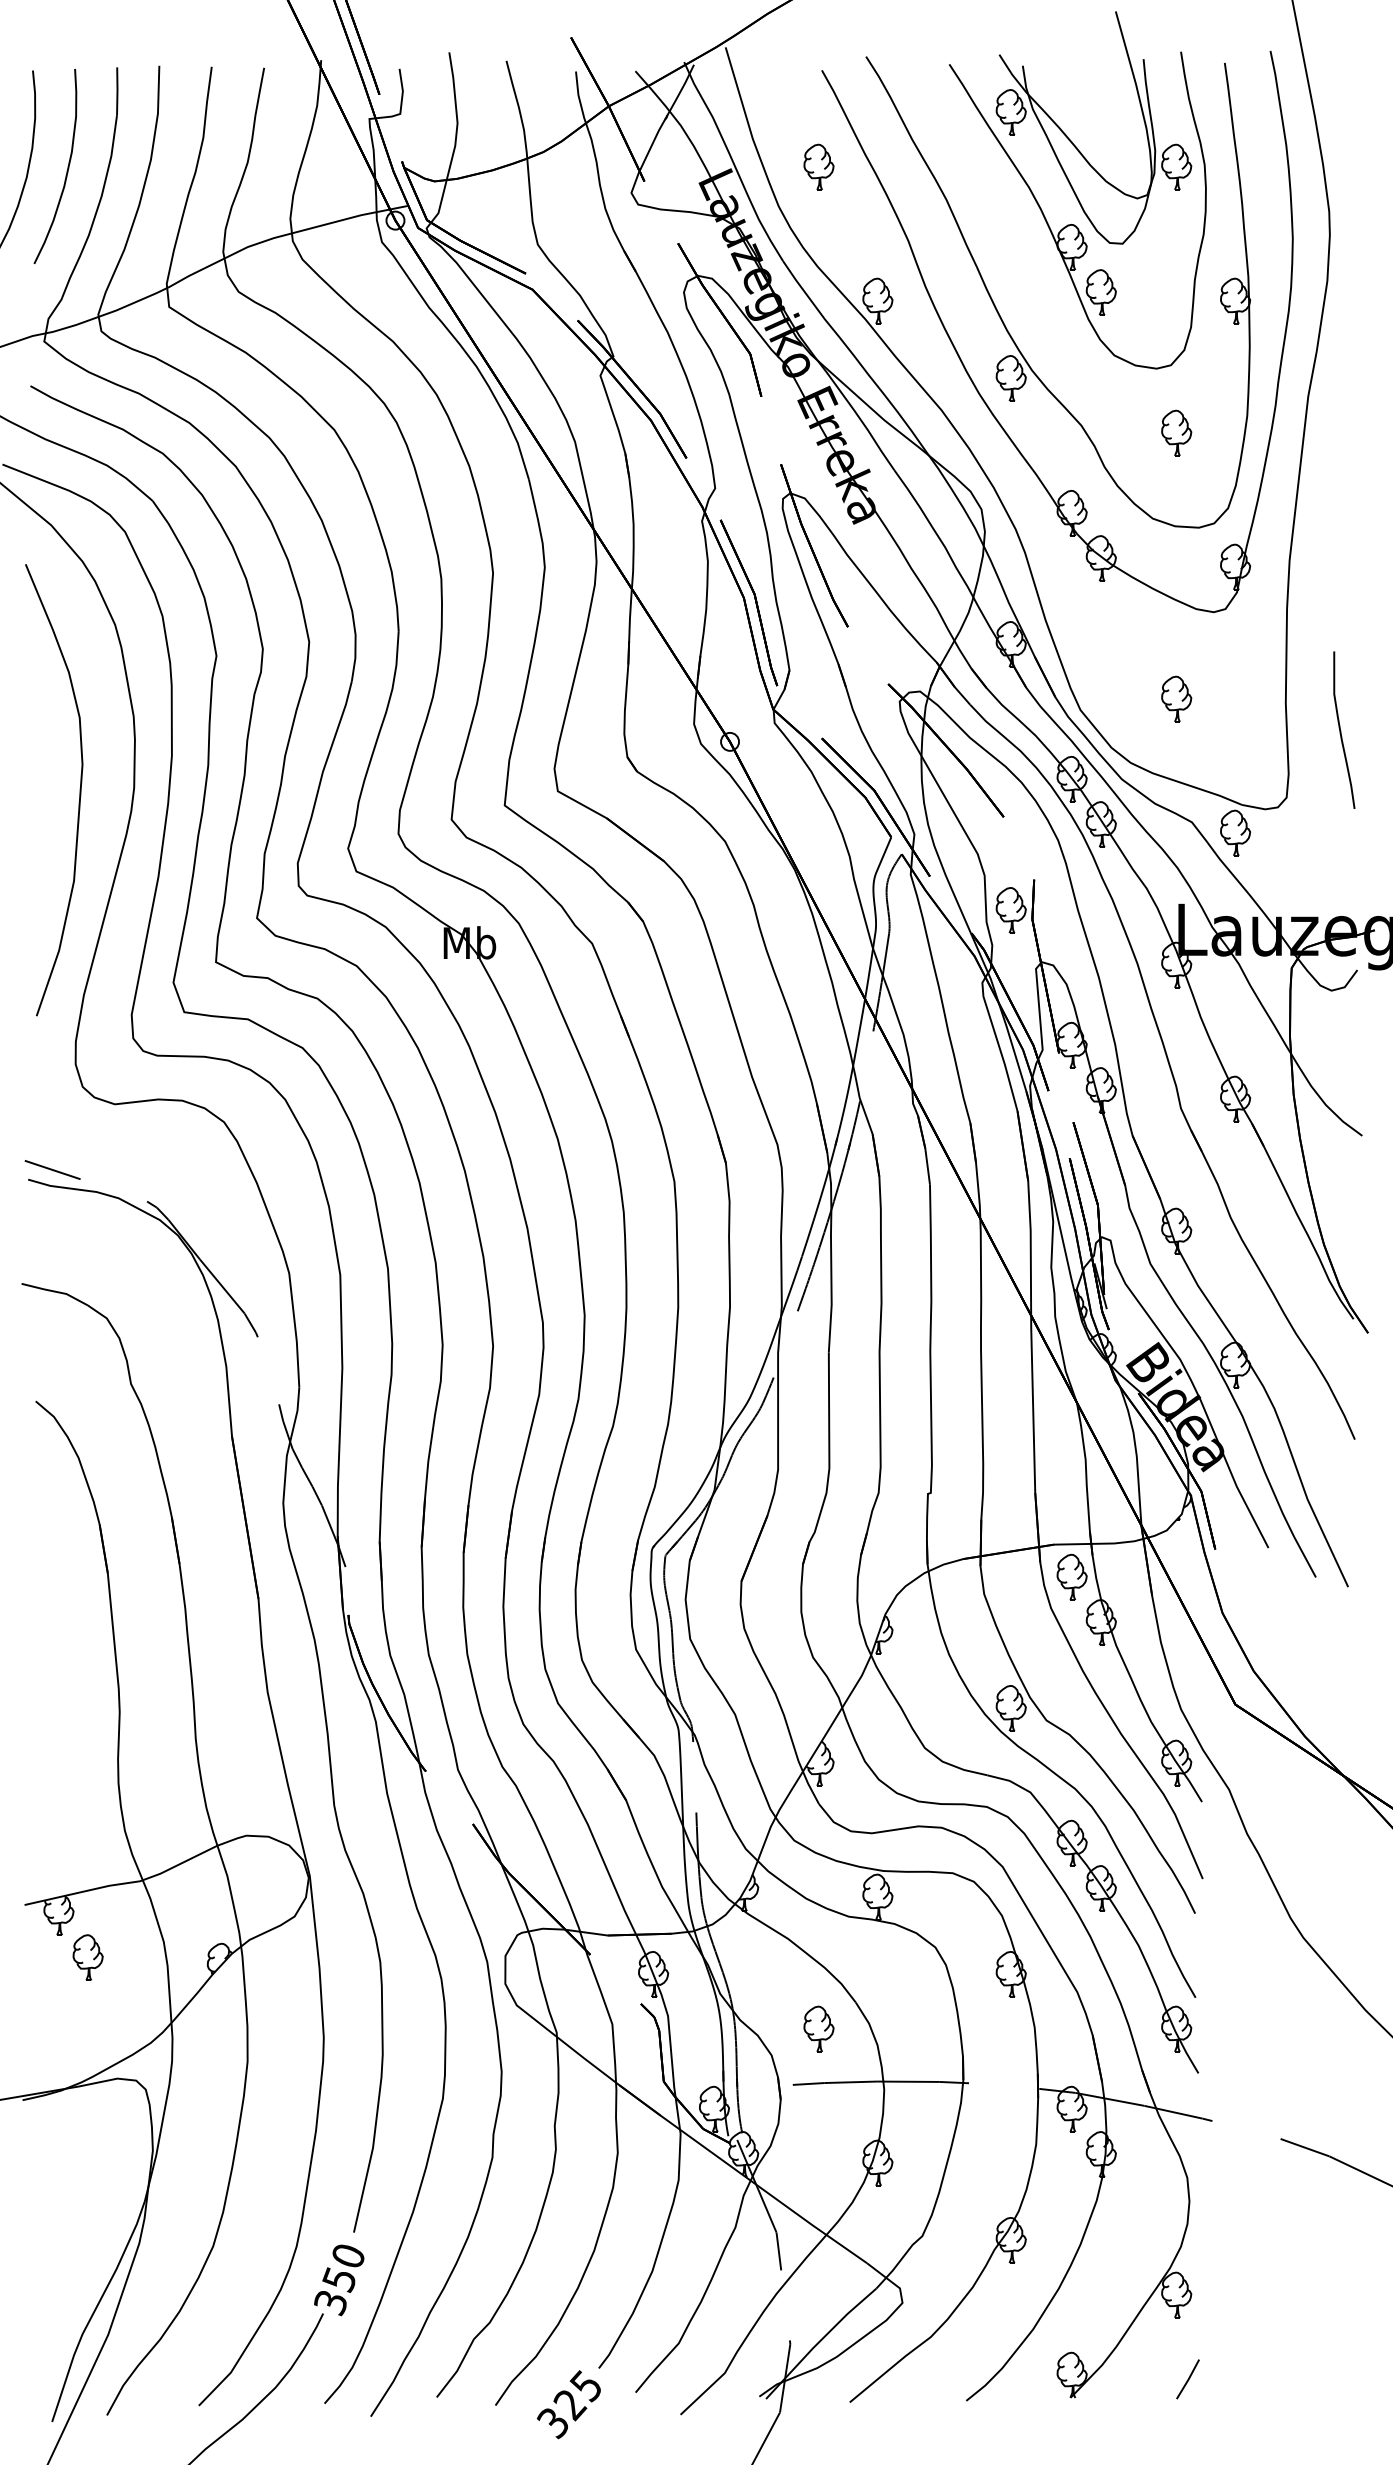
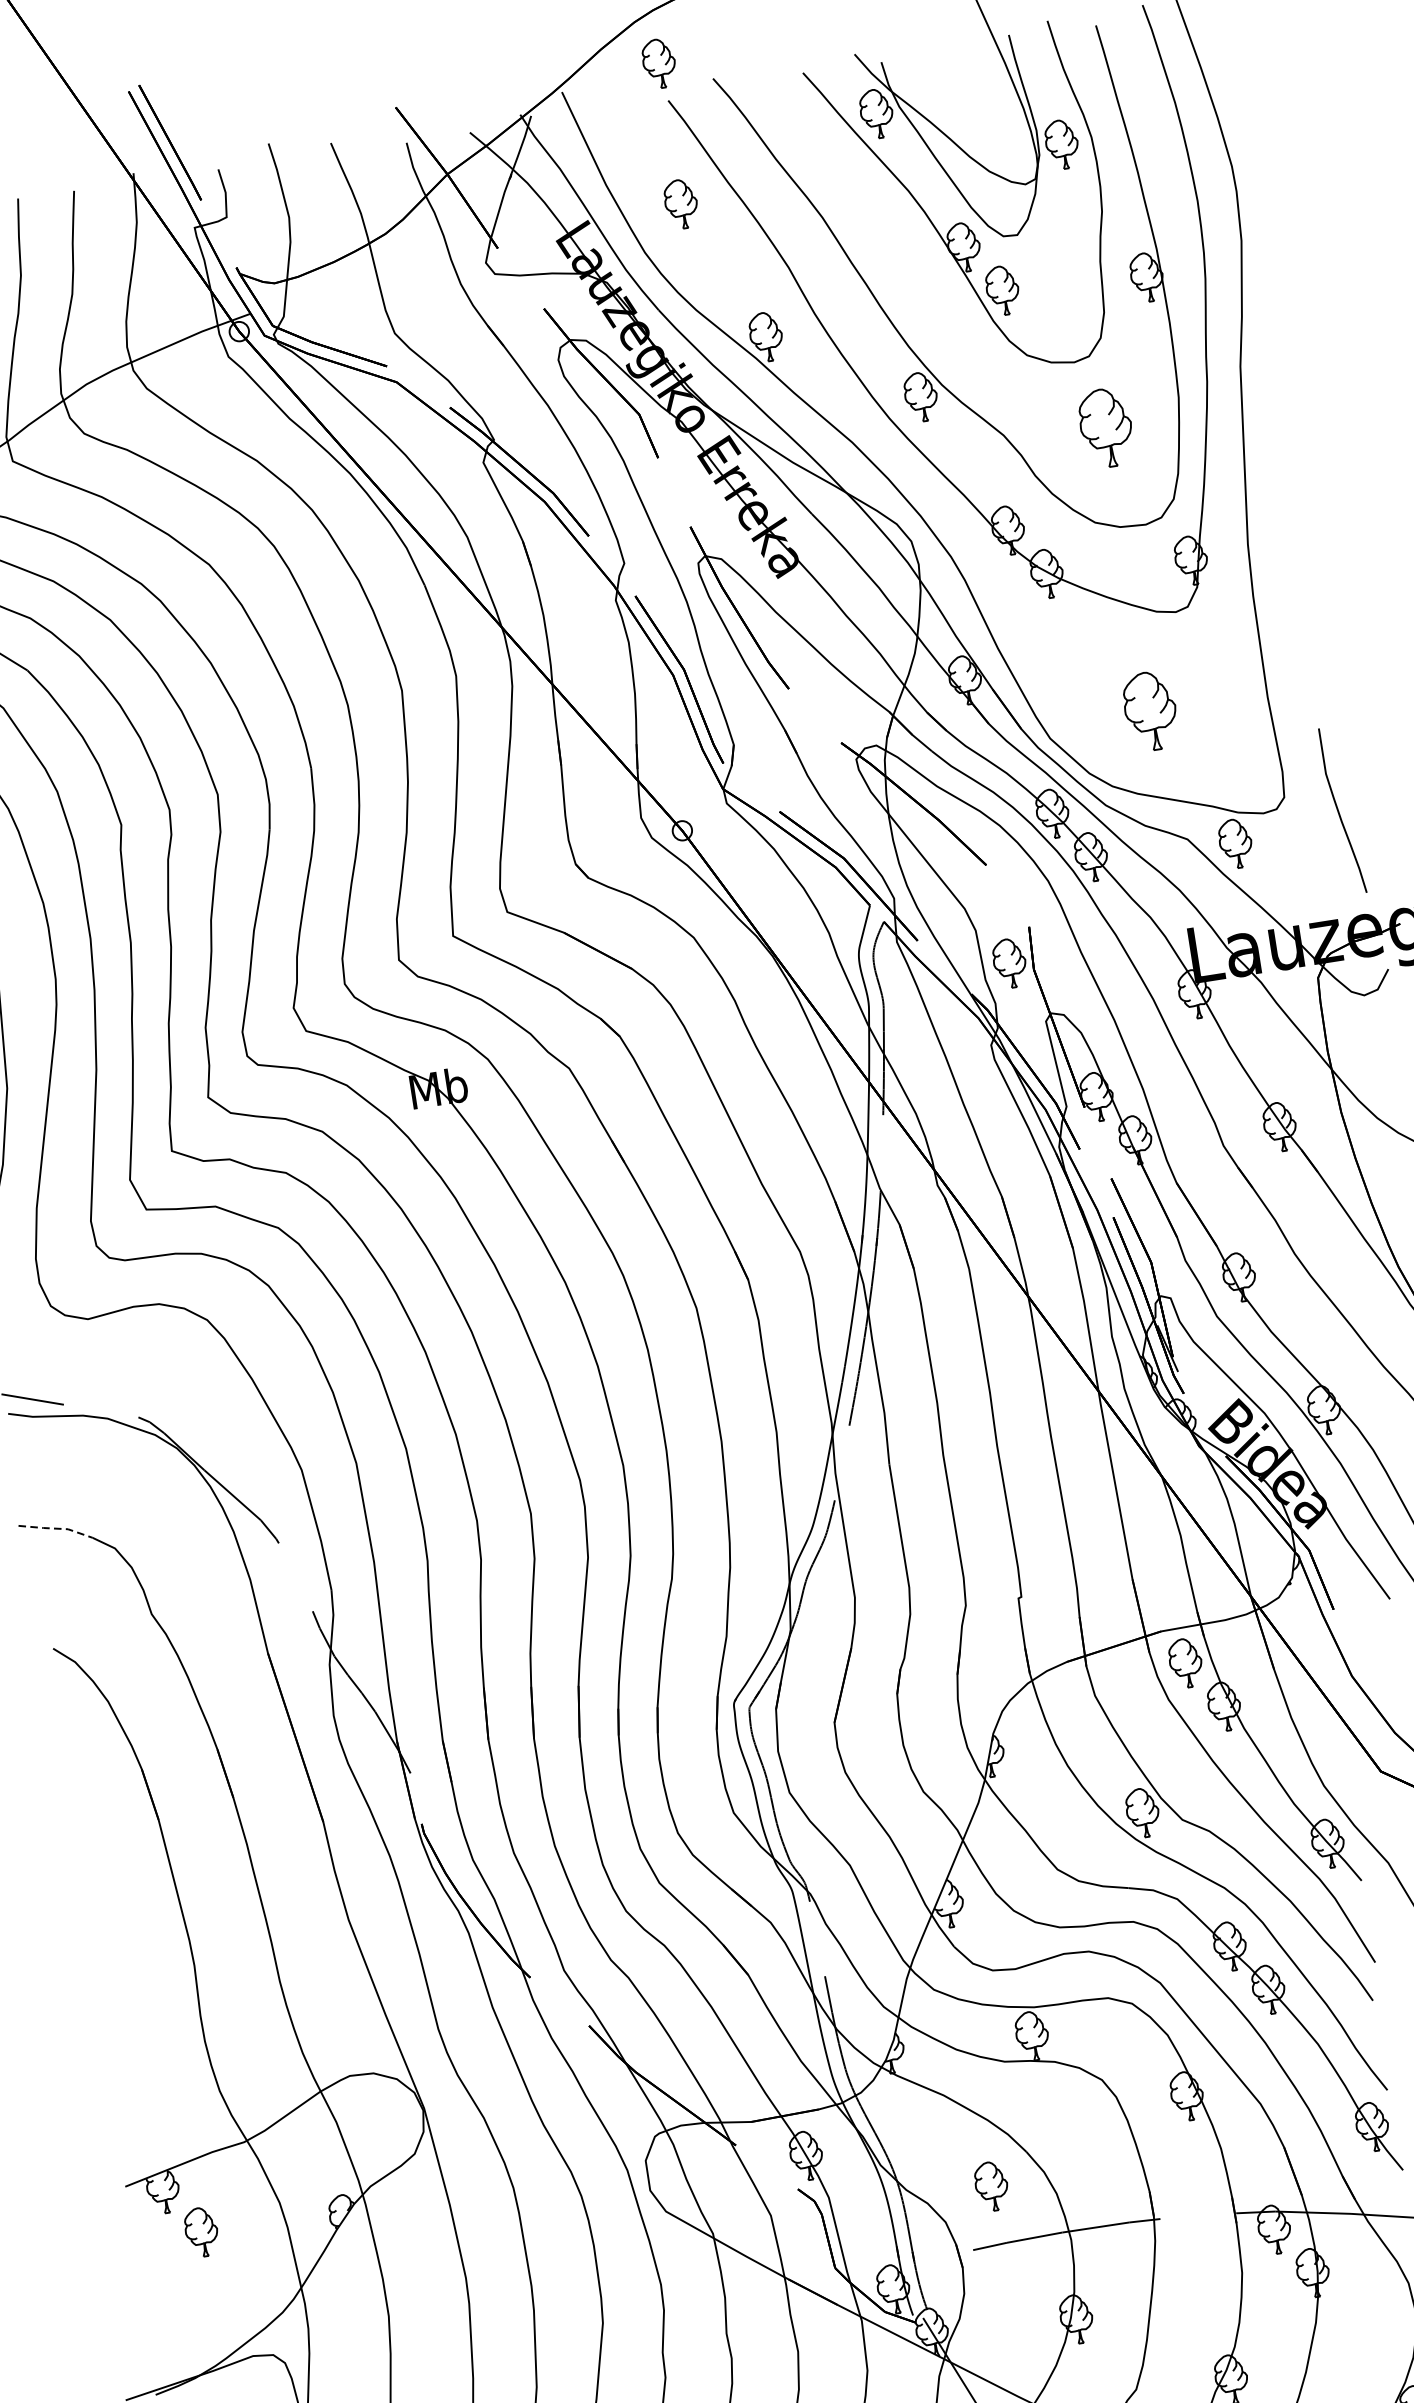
part: (818, 34) -> (658, 62), added
part: (1176, 432) -> (1106, 426), size x1.6
part: (1176, 698) -> (1150, 710), size x1.6
curve: (1341, 730) -> (1339, 811), moved
line: (55, 1291) -> (55, 1528), solid -> dashed

